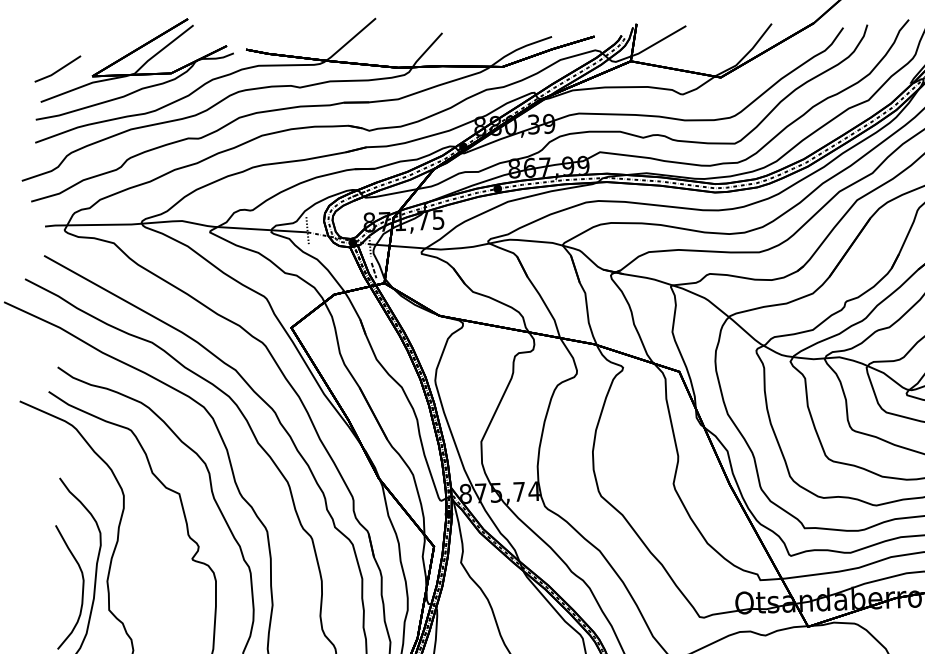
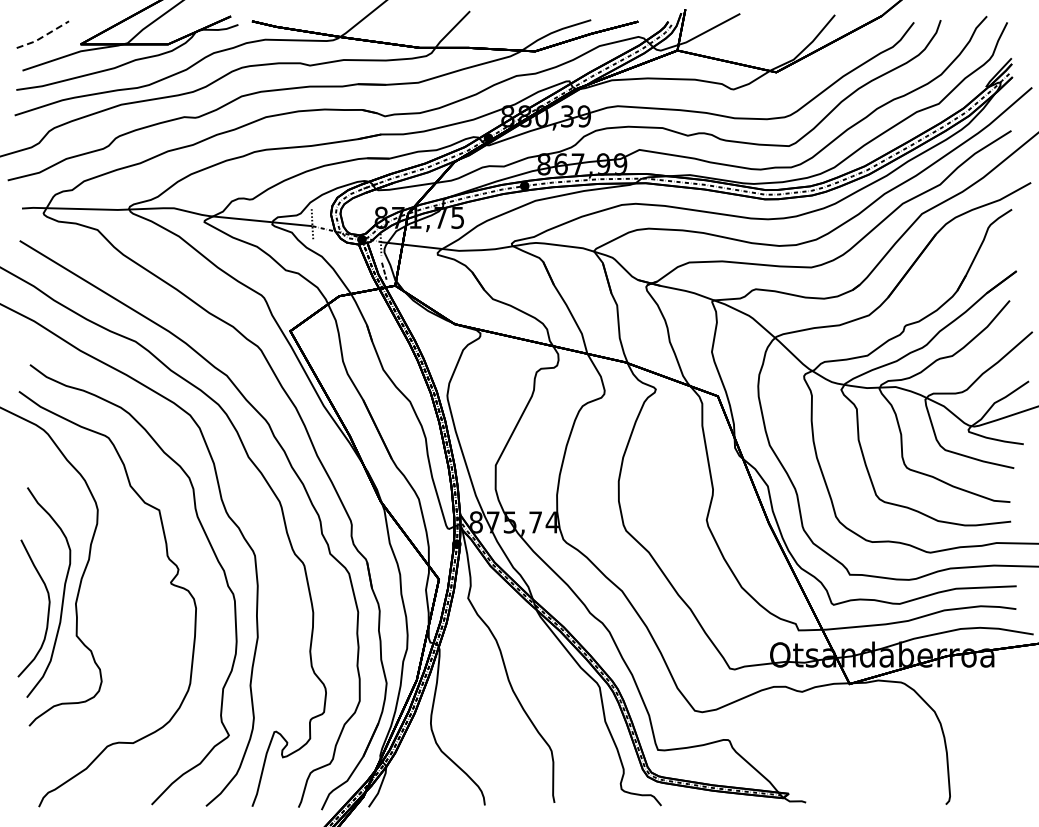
line: (58, 70) -> (43, 36), solid -> dashed

